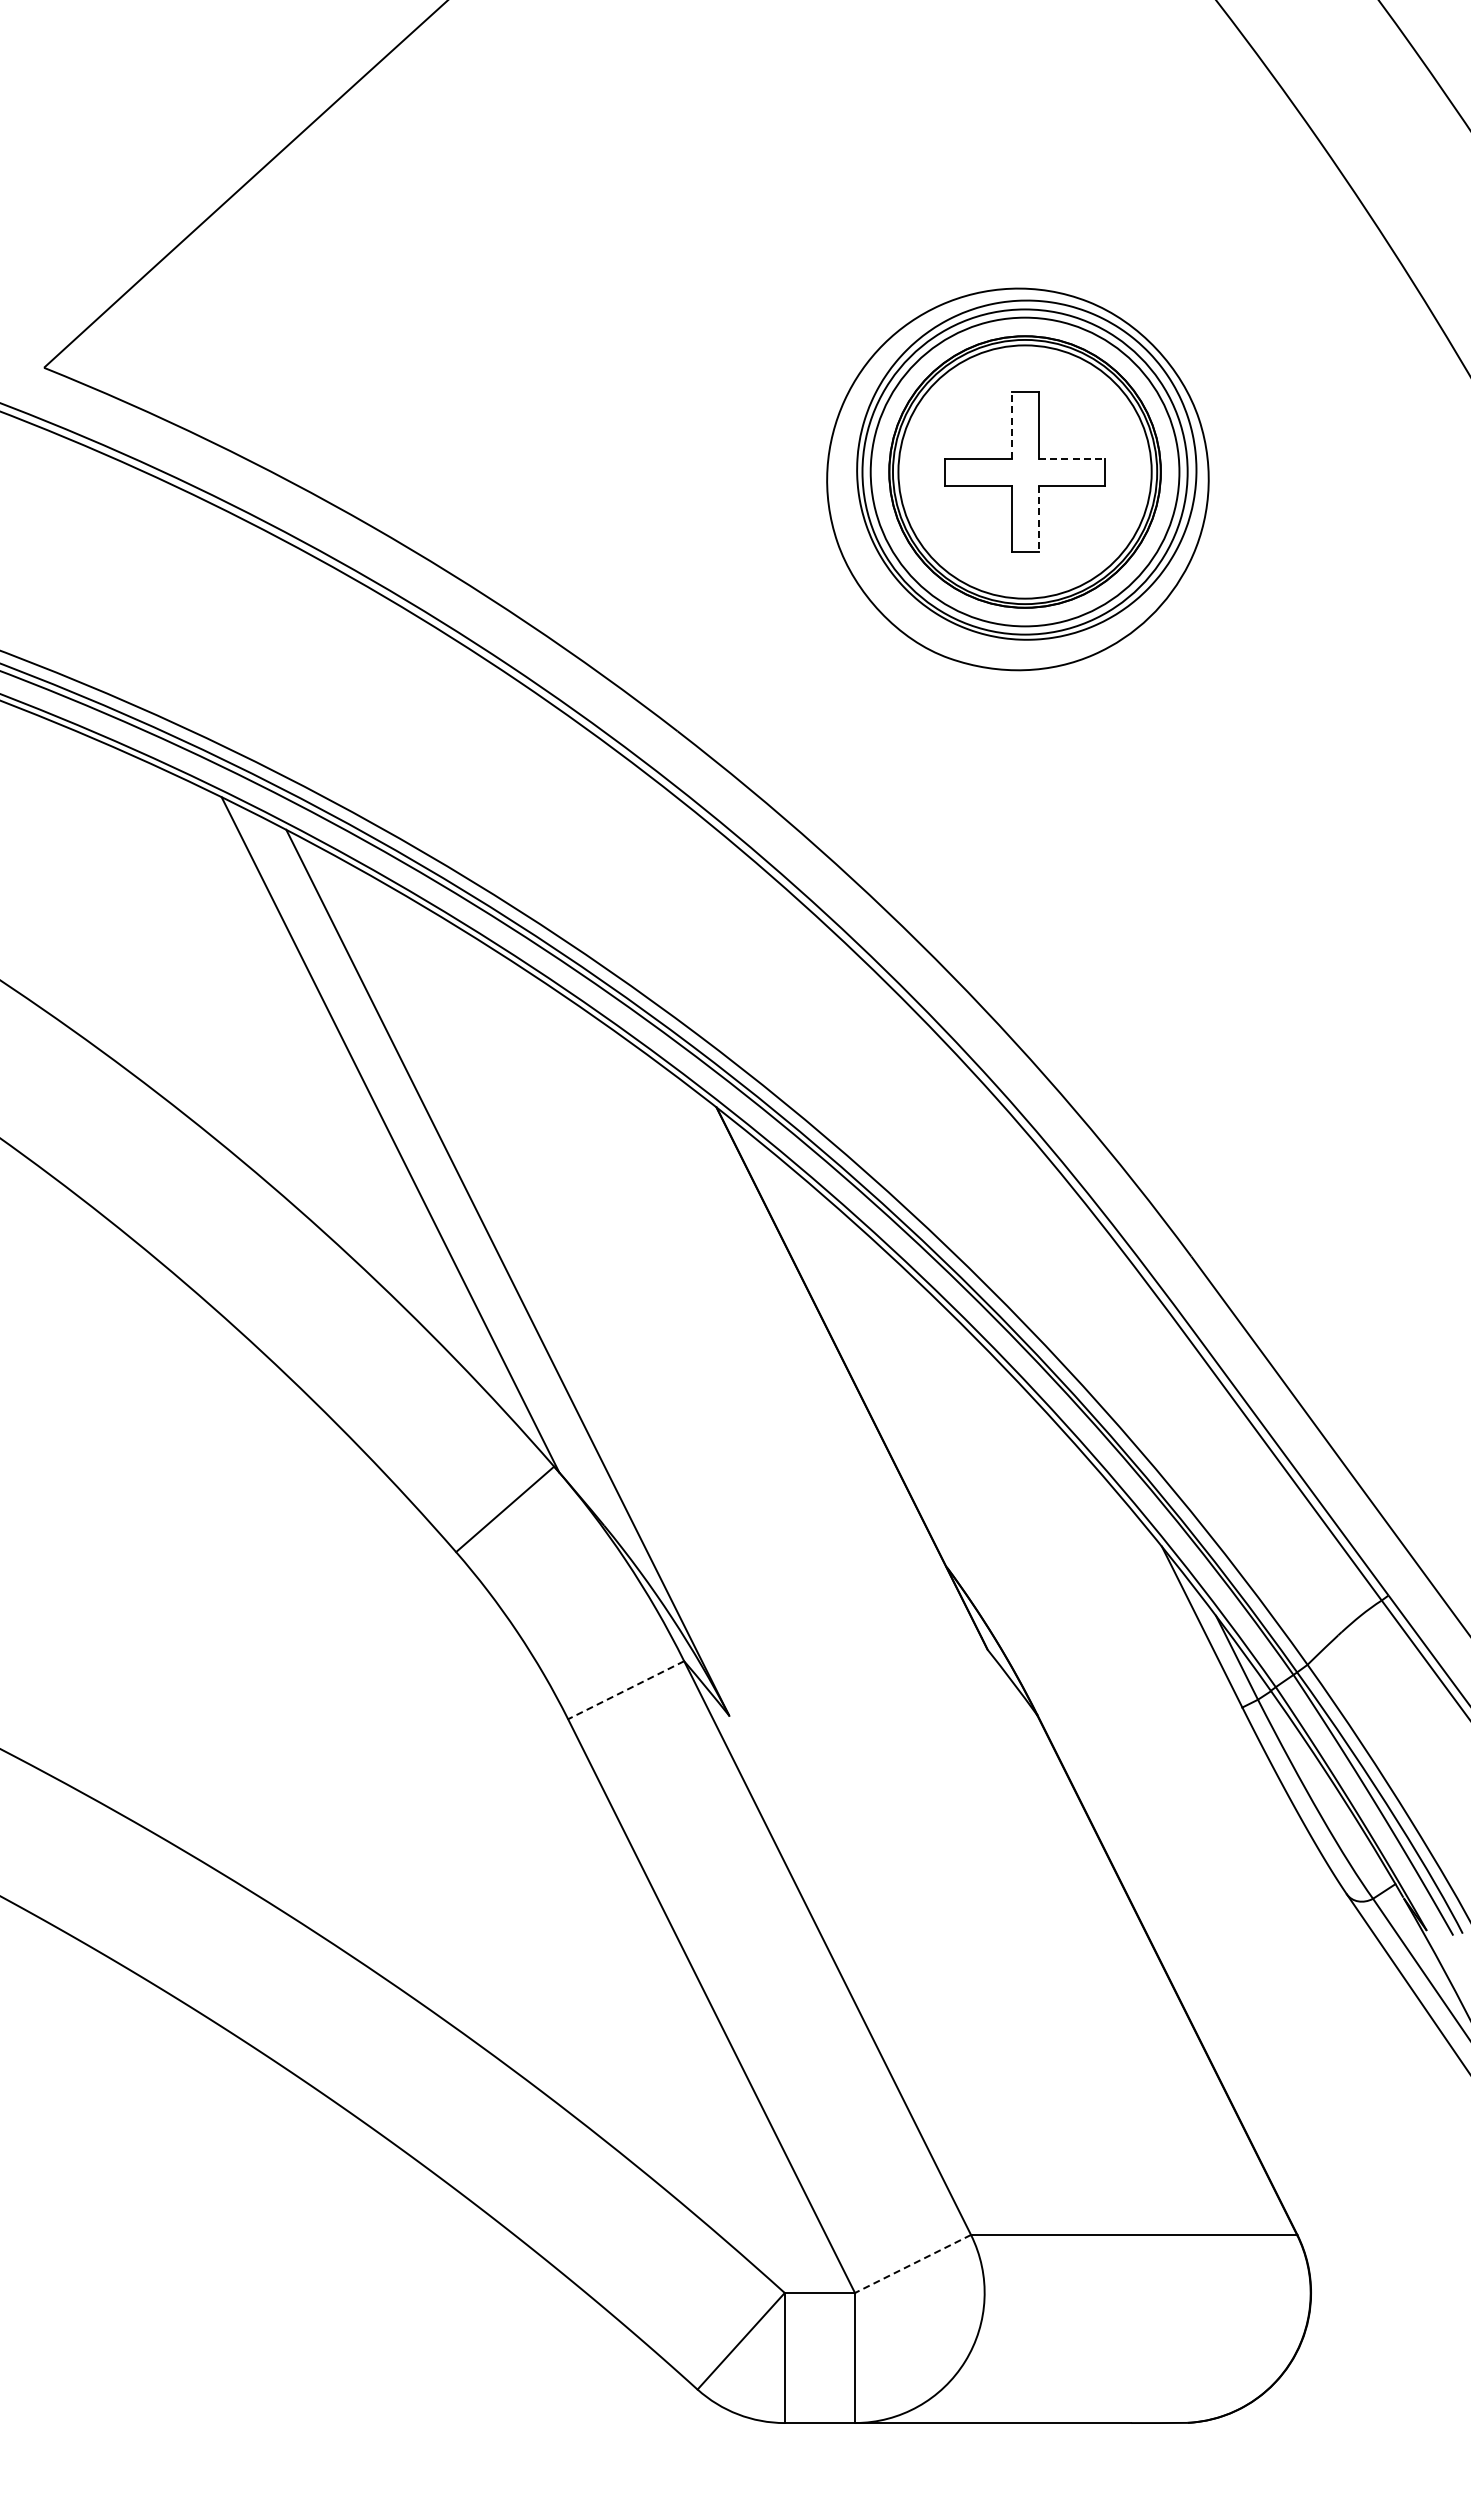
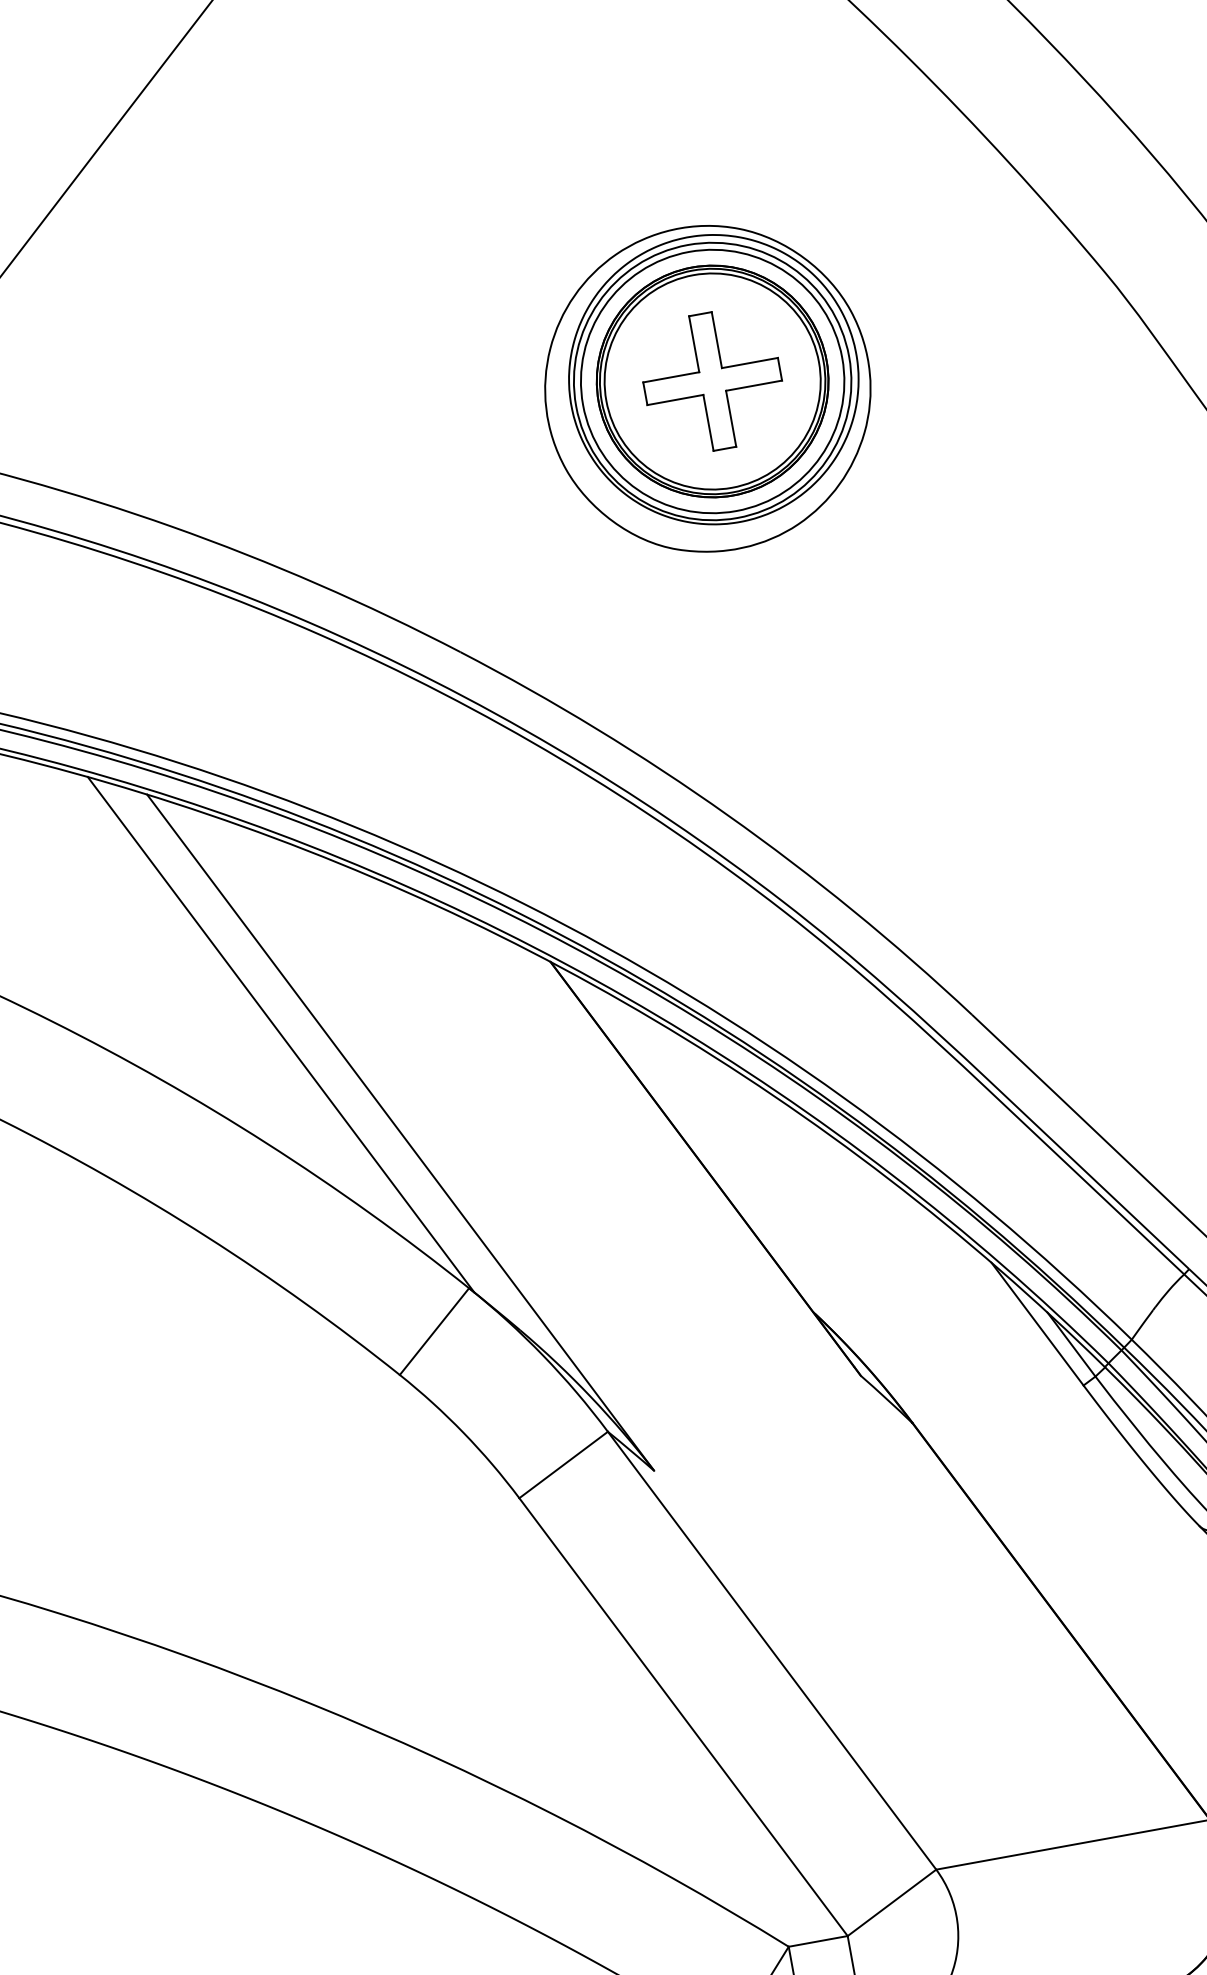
line: (1011, 424) -> (694, 343), dashed -> solid
line: (1072, 458) -> (750, 362), dashed -> solid
line: (1038, 519) -> (731, 419), dashed -> solid
line: (626, 1690) -> (563, 1465), dashed -> solid
line: (913, 2263) -> (892, 1902), dashed -> solid

